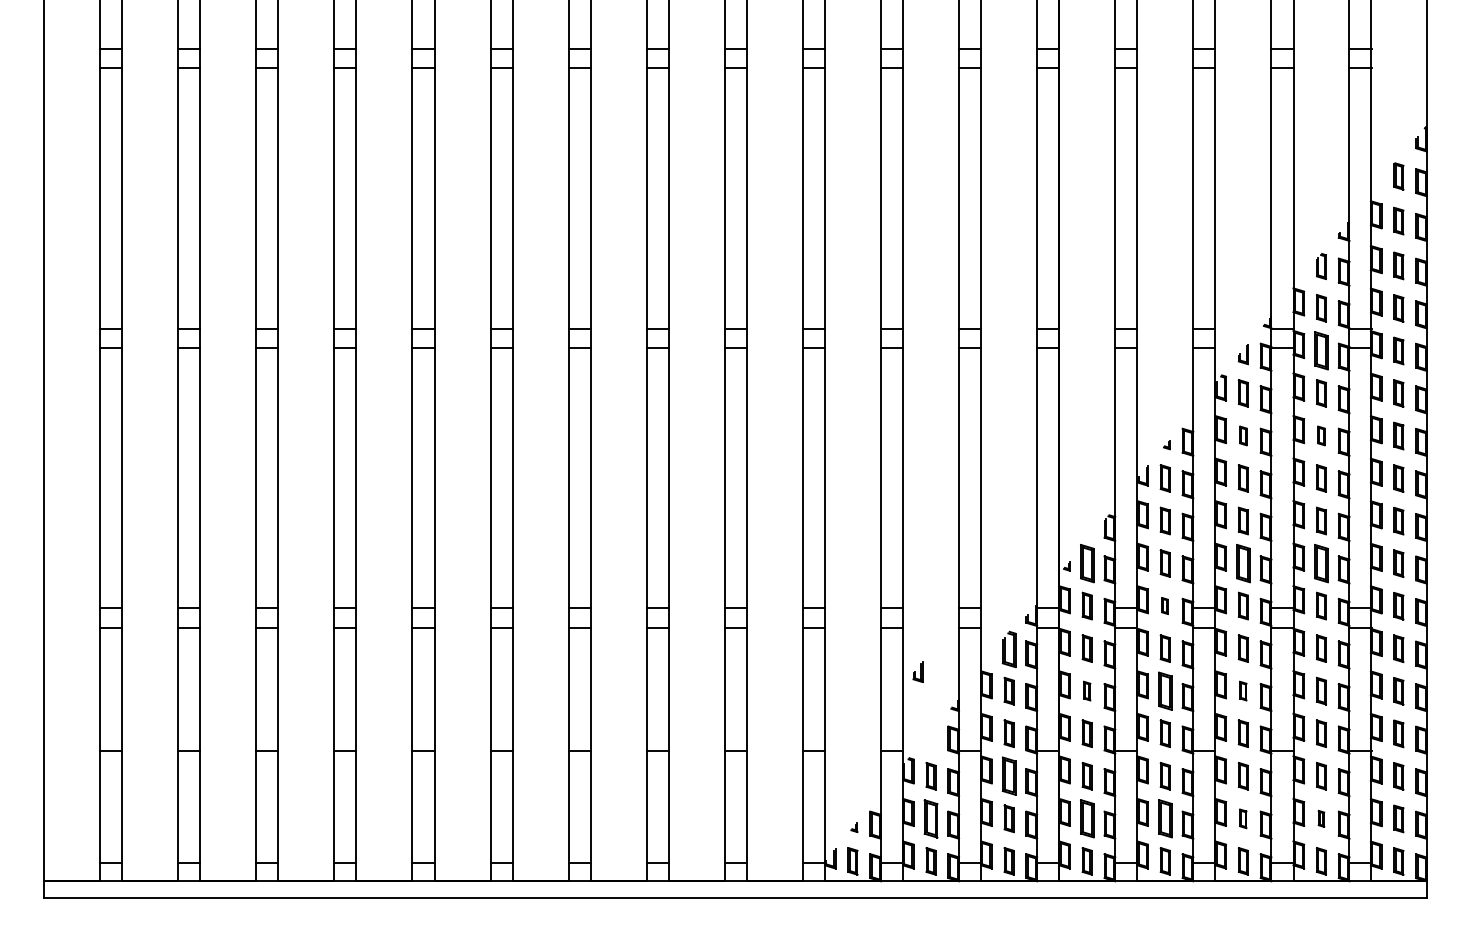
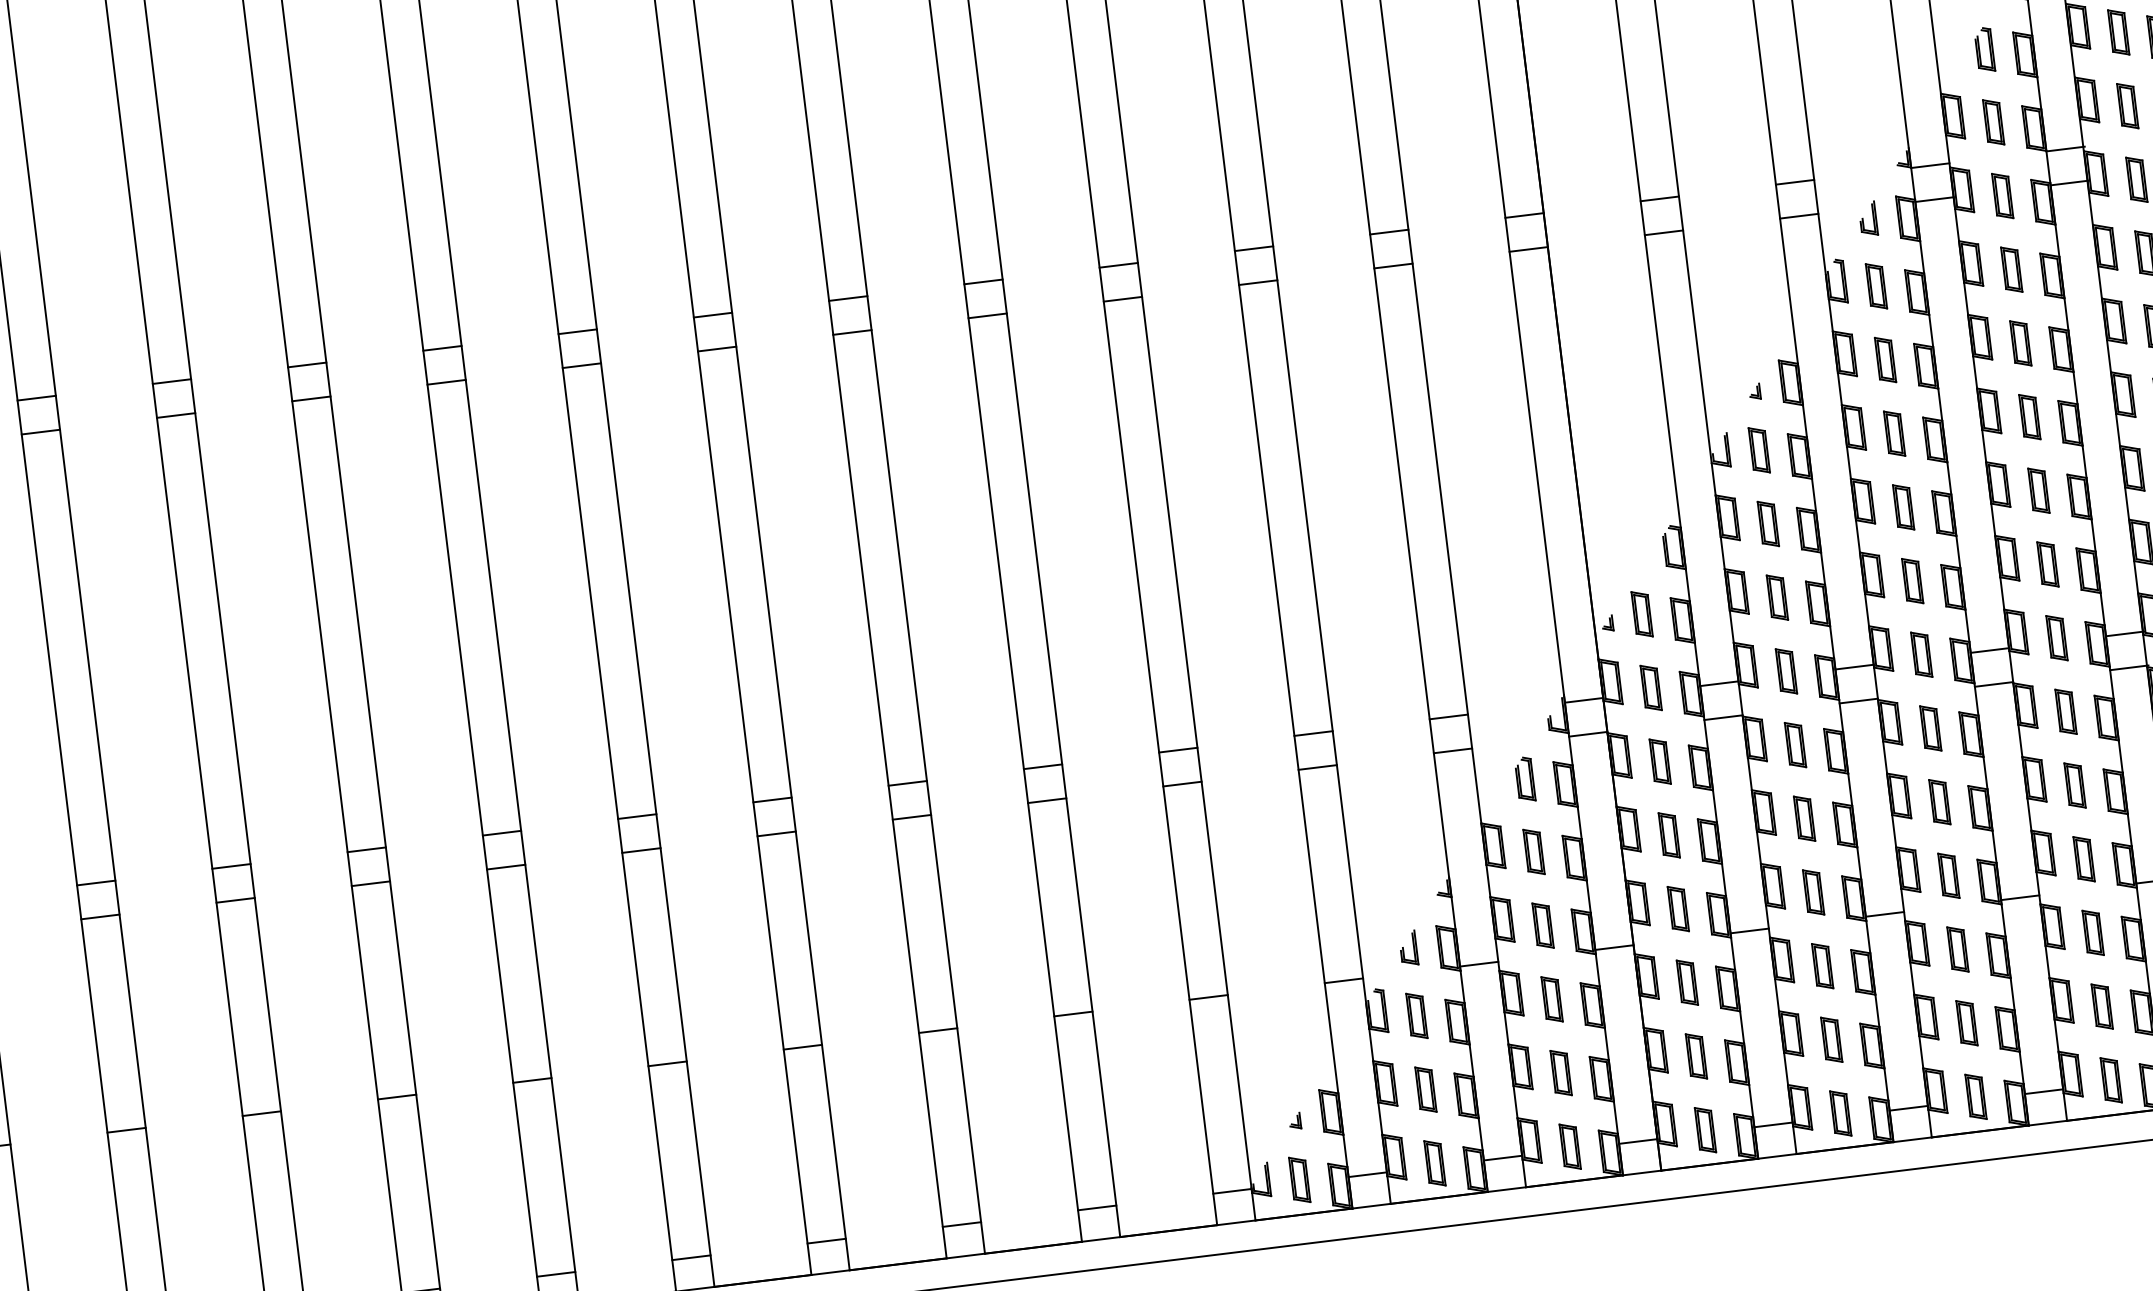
part: (1321, 350) -> (2002, 195), size x0.71
part: (1243, 435) -> (1885, 359), size x1.43
part: (1321, 435) -> (2020, 342), size x1.43
part: (1086, 563) -> (1640, 614), size x0.71
part: (1242, 563) -> (1911, 581), size x0.71
part: (1321, 563) -> (2047, 564), size x0.71
part: (1164, 605) -> (1784, 670), size x1.67
part: (1008, 648) -> (1523, 778), size x0.71
part: (917, 671) -> (1407, 947), moved
part: (1086, 690) -> (1667, 834), size x1.43
part: (1164, 690) -> (1803, 817), size x0.71
part: (1242, 690) -> (1938, 801), size x1.43
part: (1008, 776) -> (1551, 999), size x0.71
part: (930, 818) -> (1424, 1089), size x0.71
part: (1086, 818) -> (1695, 1056), size x0.71
part: (1164, 818) -> (1830, 1039), size x0.71
part: (1242, 818) -> (1965, 1022), size x1.43
part: (1321, 818) -> (2102, 1006), size x1.67

